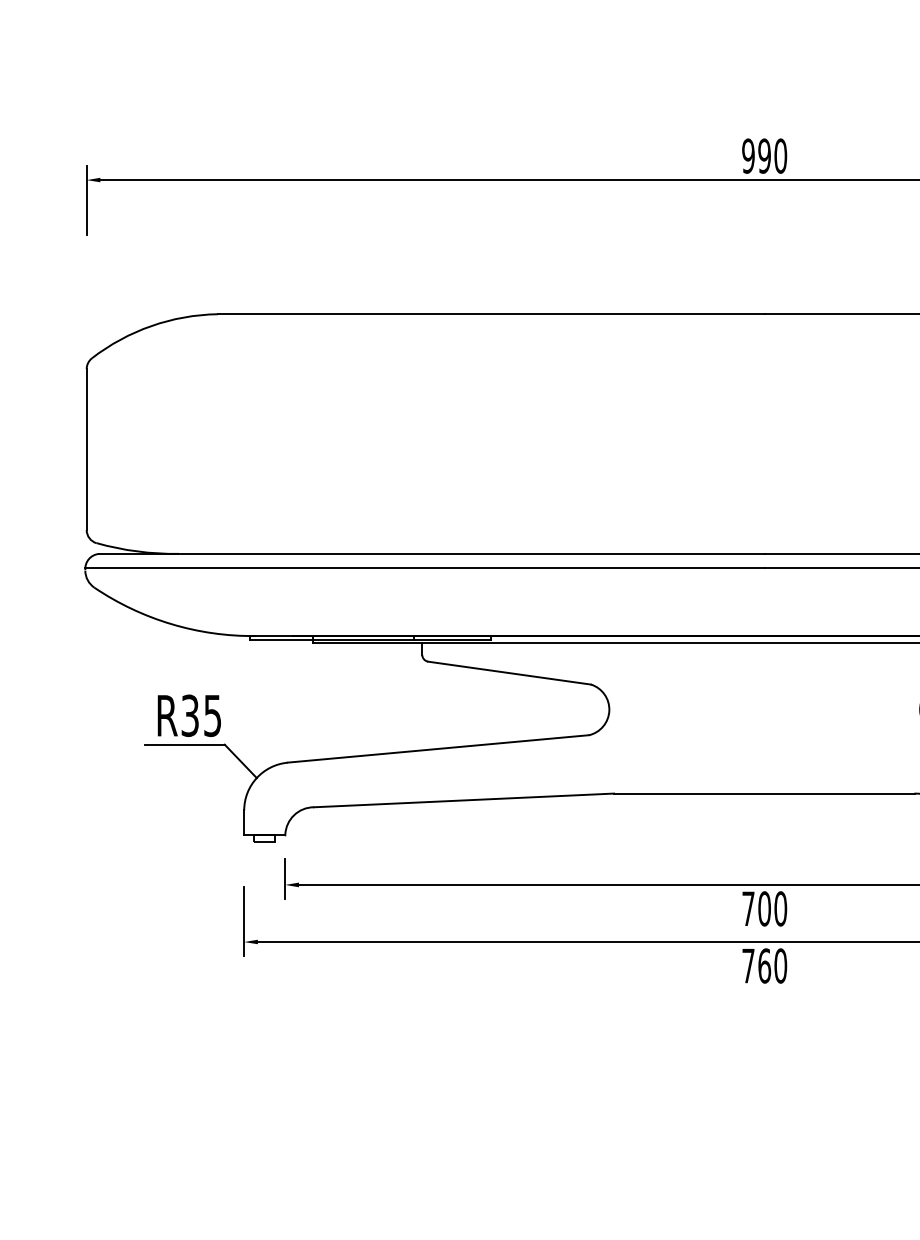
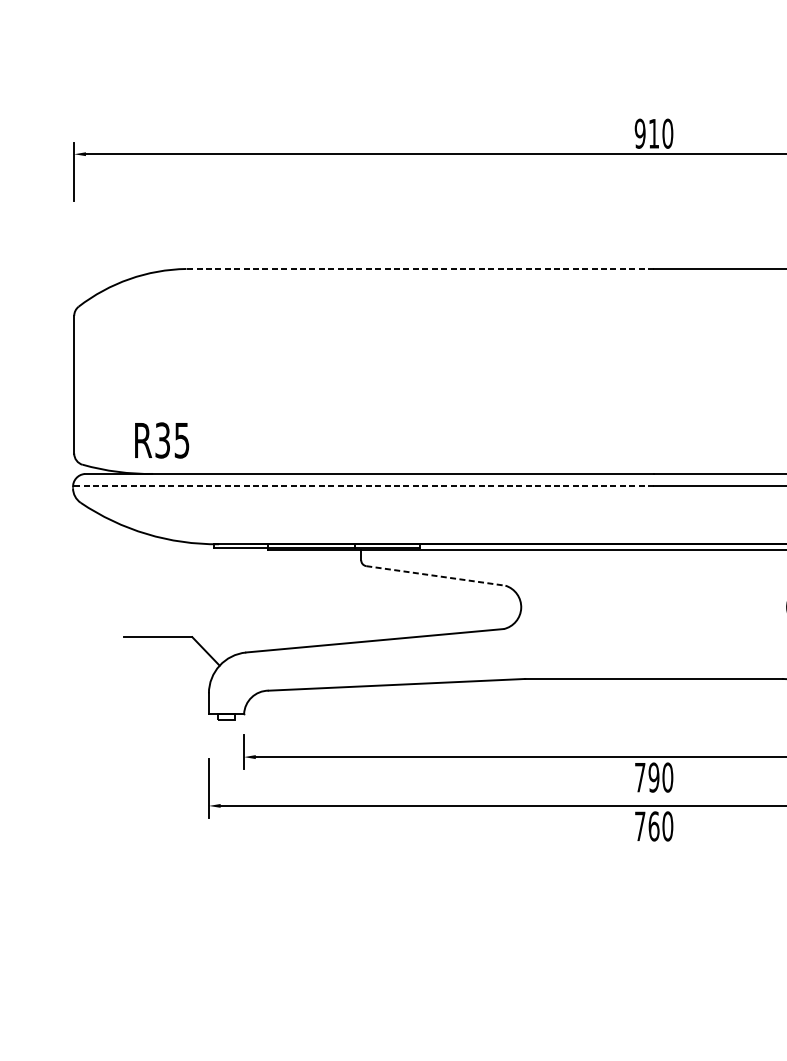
text: (764, 155) -> (653, 133), 990 -> 910
line: (490, 314) -> (419, 269), solid -> dashed
line: (425, 567) -> (363, 485), solid -> dashed
line: (510, 673) -> (436, 576), solid -> dashed
text: (188, 715) -> (161, 440), moved
text: (764, 908) -> (653, 777), 700 -> 790

